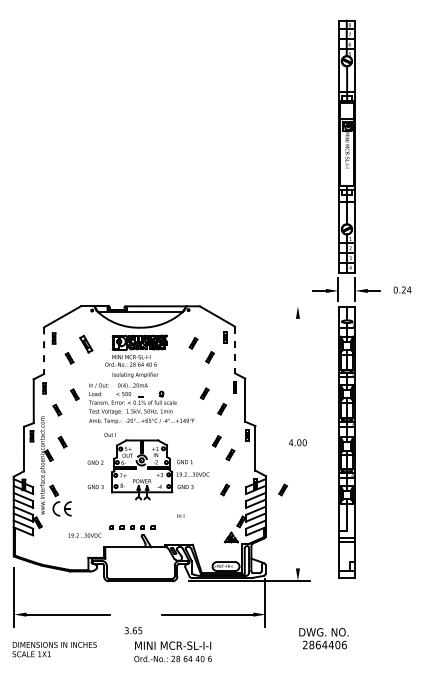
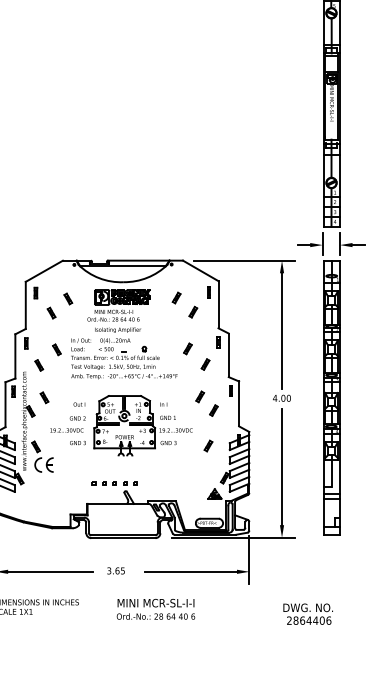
line: (260, 306) -> (244, 260), added
part: (85, 344) -> (67, 299), size x0.62
line: (235, 350) -> (218, 305), dashed -> solid
line: (44, 351) -> (26, 306), dashed -> solid
line: (297, 375) -> (281, 330), added
text: (109, 434) -> (78, 404), moved
part: (282, 489) -> (266, 445), removed
line: (297, 510) -> (281, 466), added
text: (180, 515) -> (163, 404), moved
text: (84, 535) -> (66, 430), moved
text: (133, 630) -> (116, 570), moved
text: (323, 638) -> (307, 614), moved

